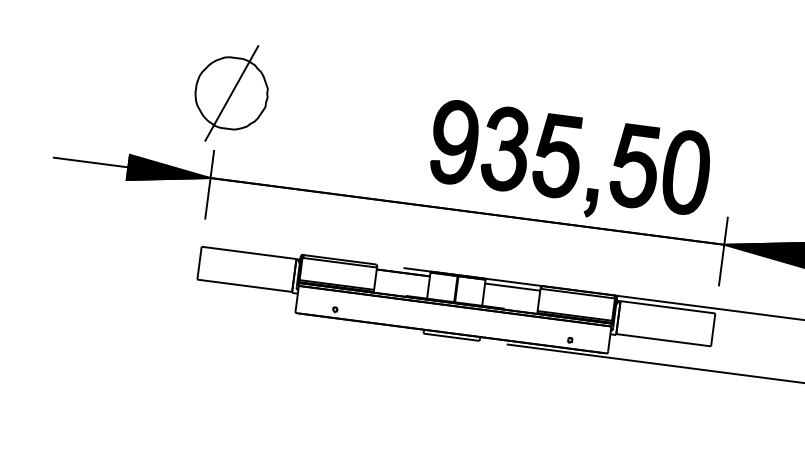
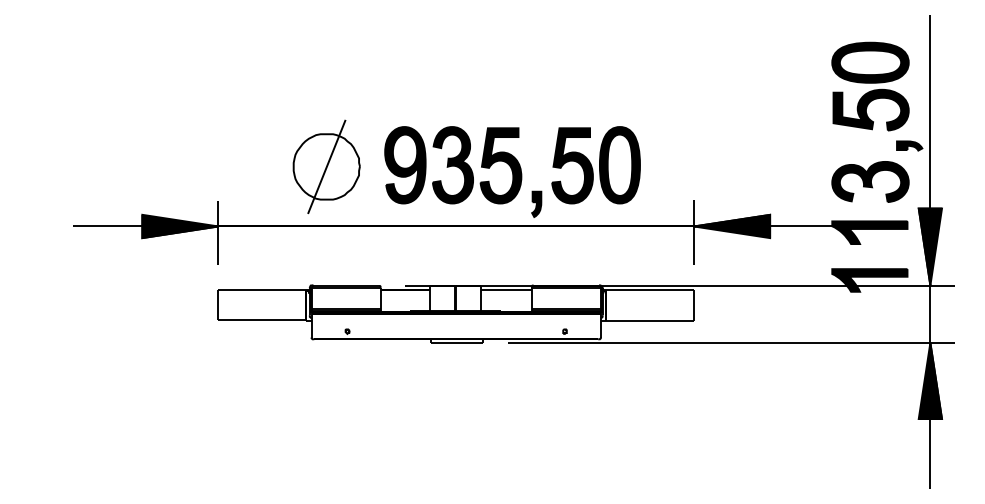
part: (231, 92) -> (326, 166), moved
part: (569, 164) -> (512, 171), moved

